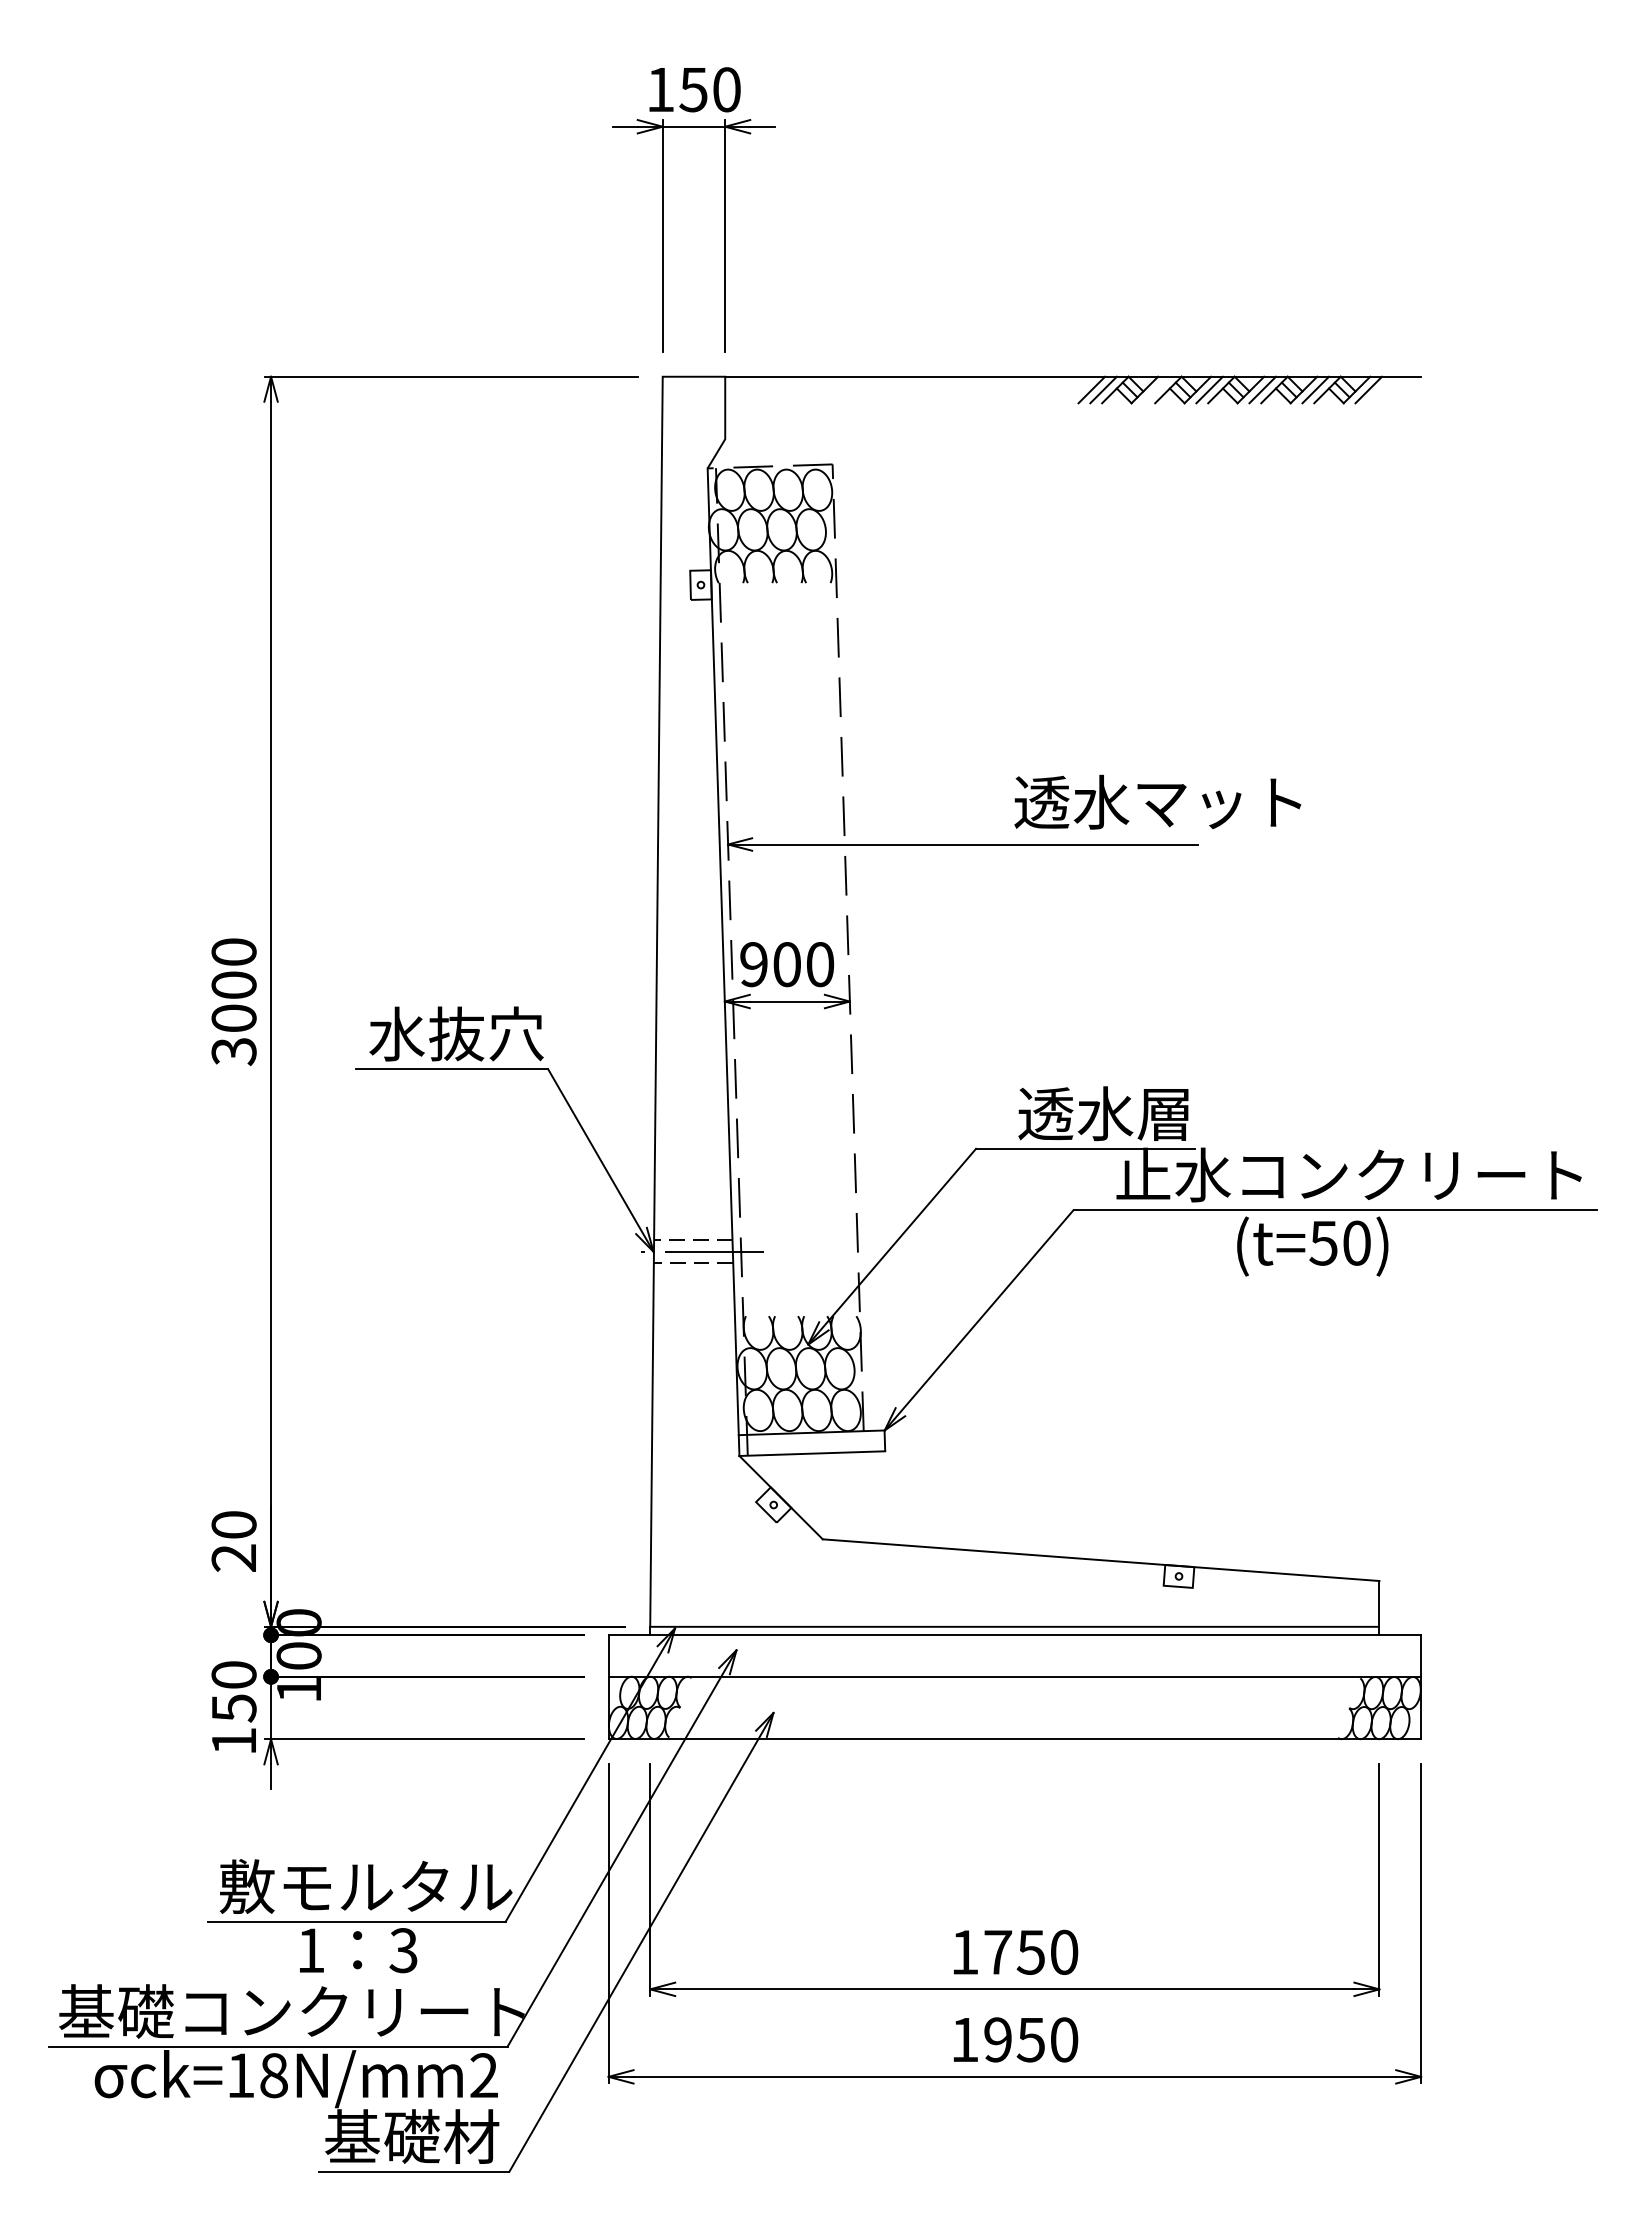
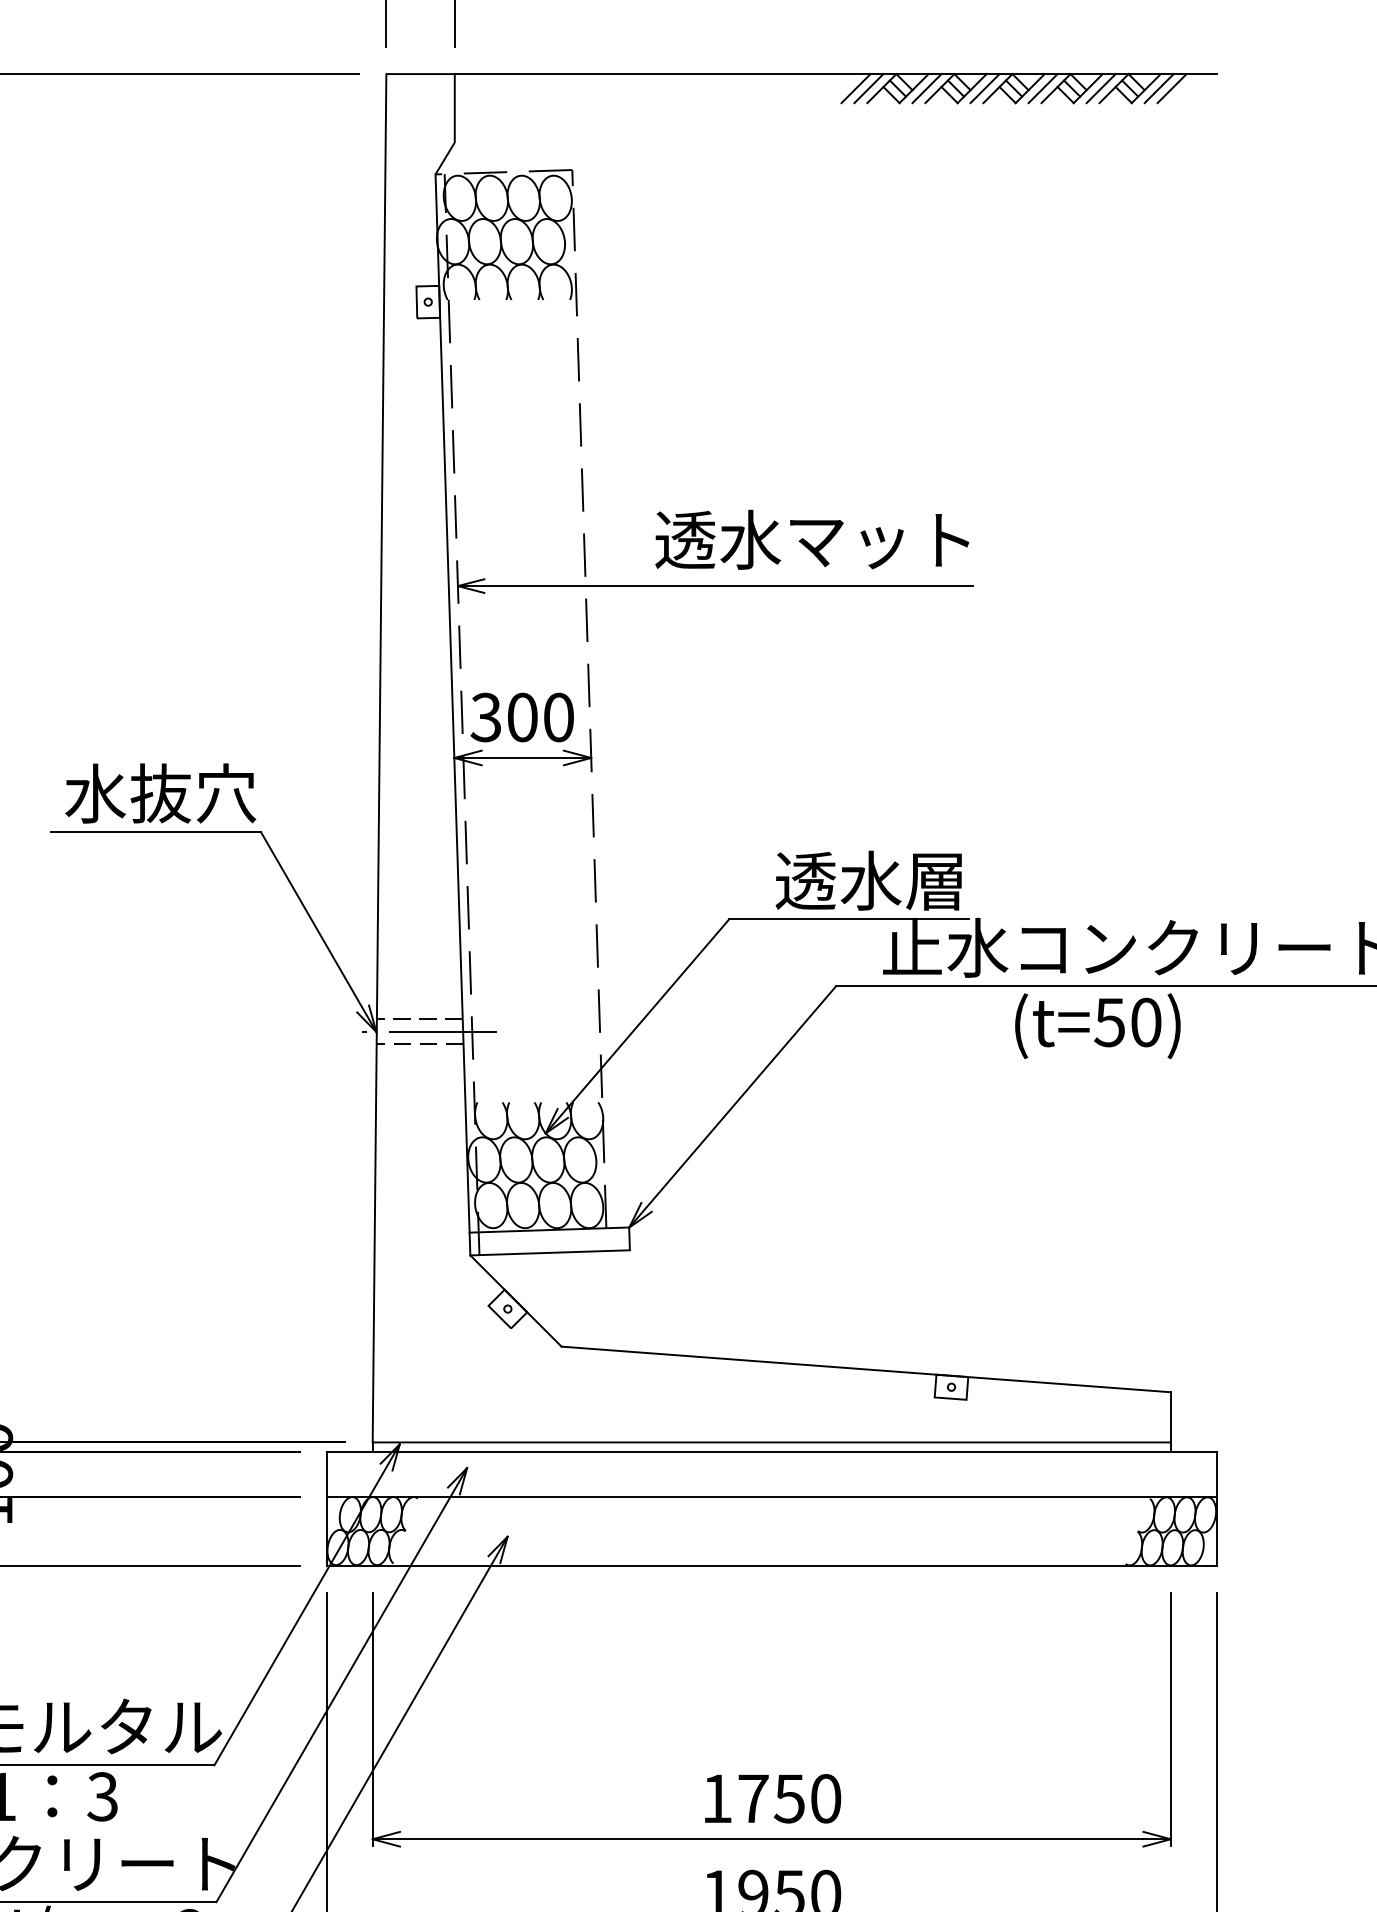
line: (1156, 389) -> (926, 88), added
line: (1380, 389) -> (1172, 88), added
text: (1157, 801) -> (811, 539), moved
text: (753, 964) -> (485, 717), 900 -> 300

